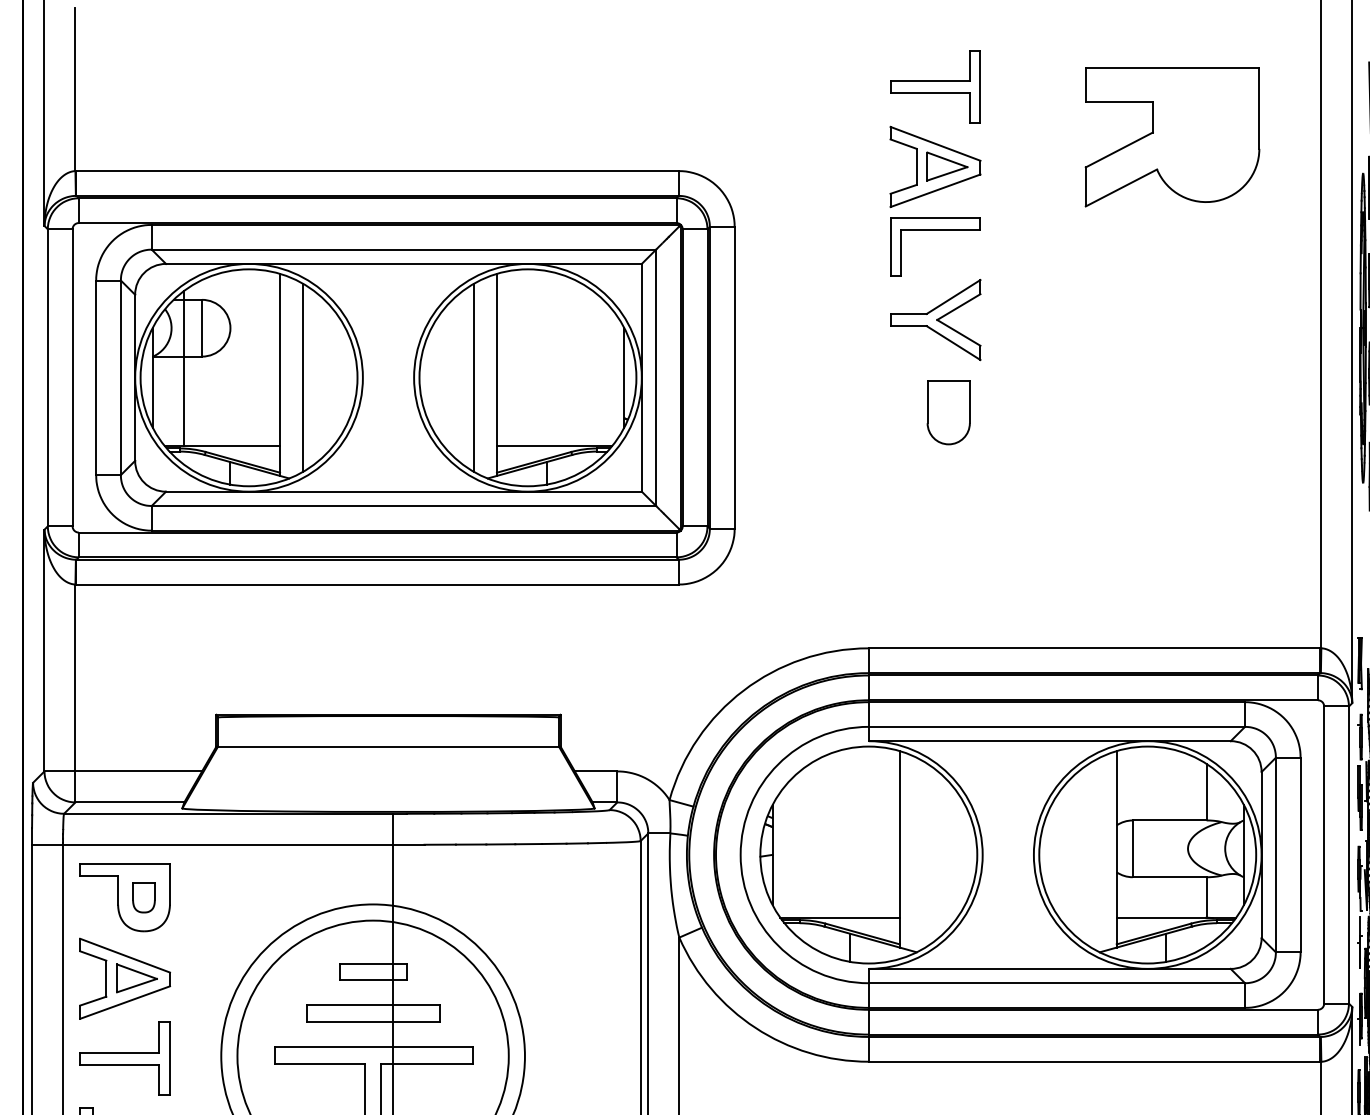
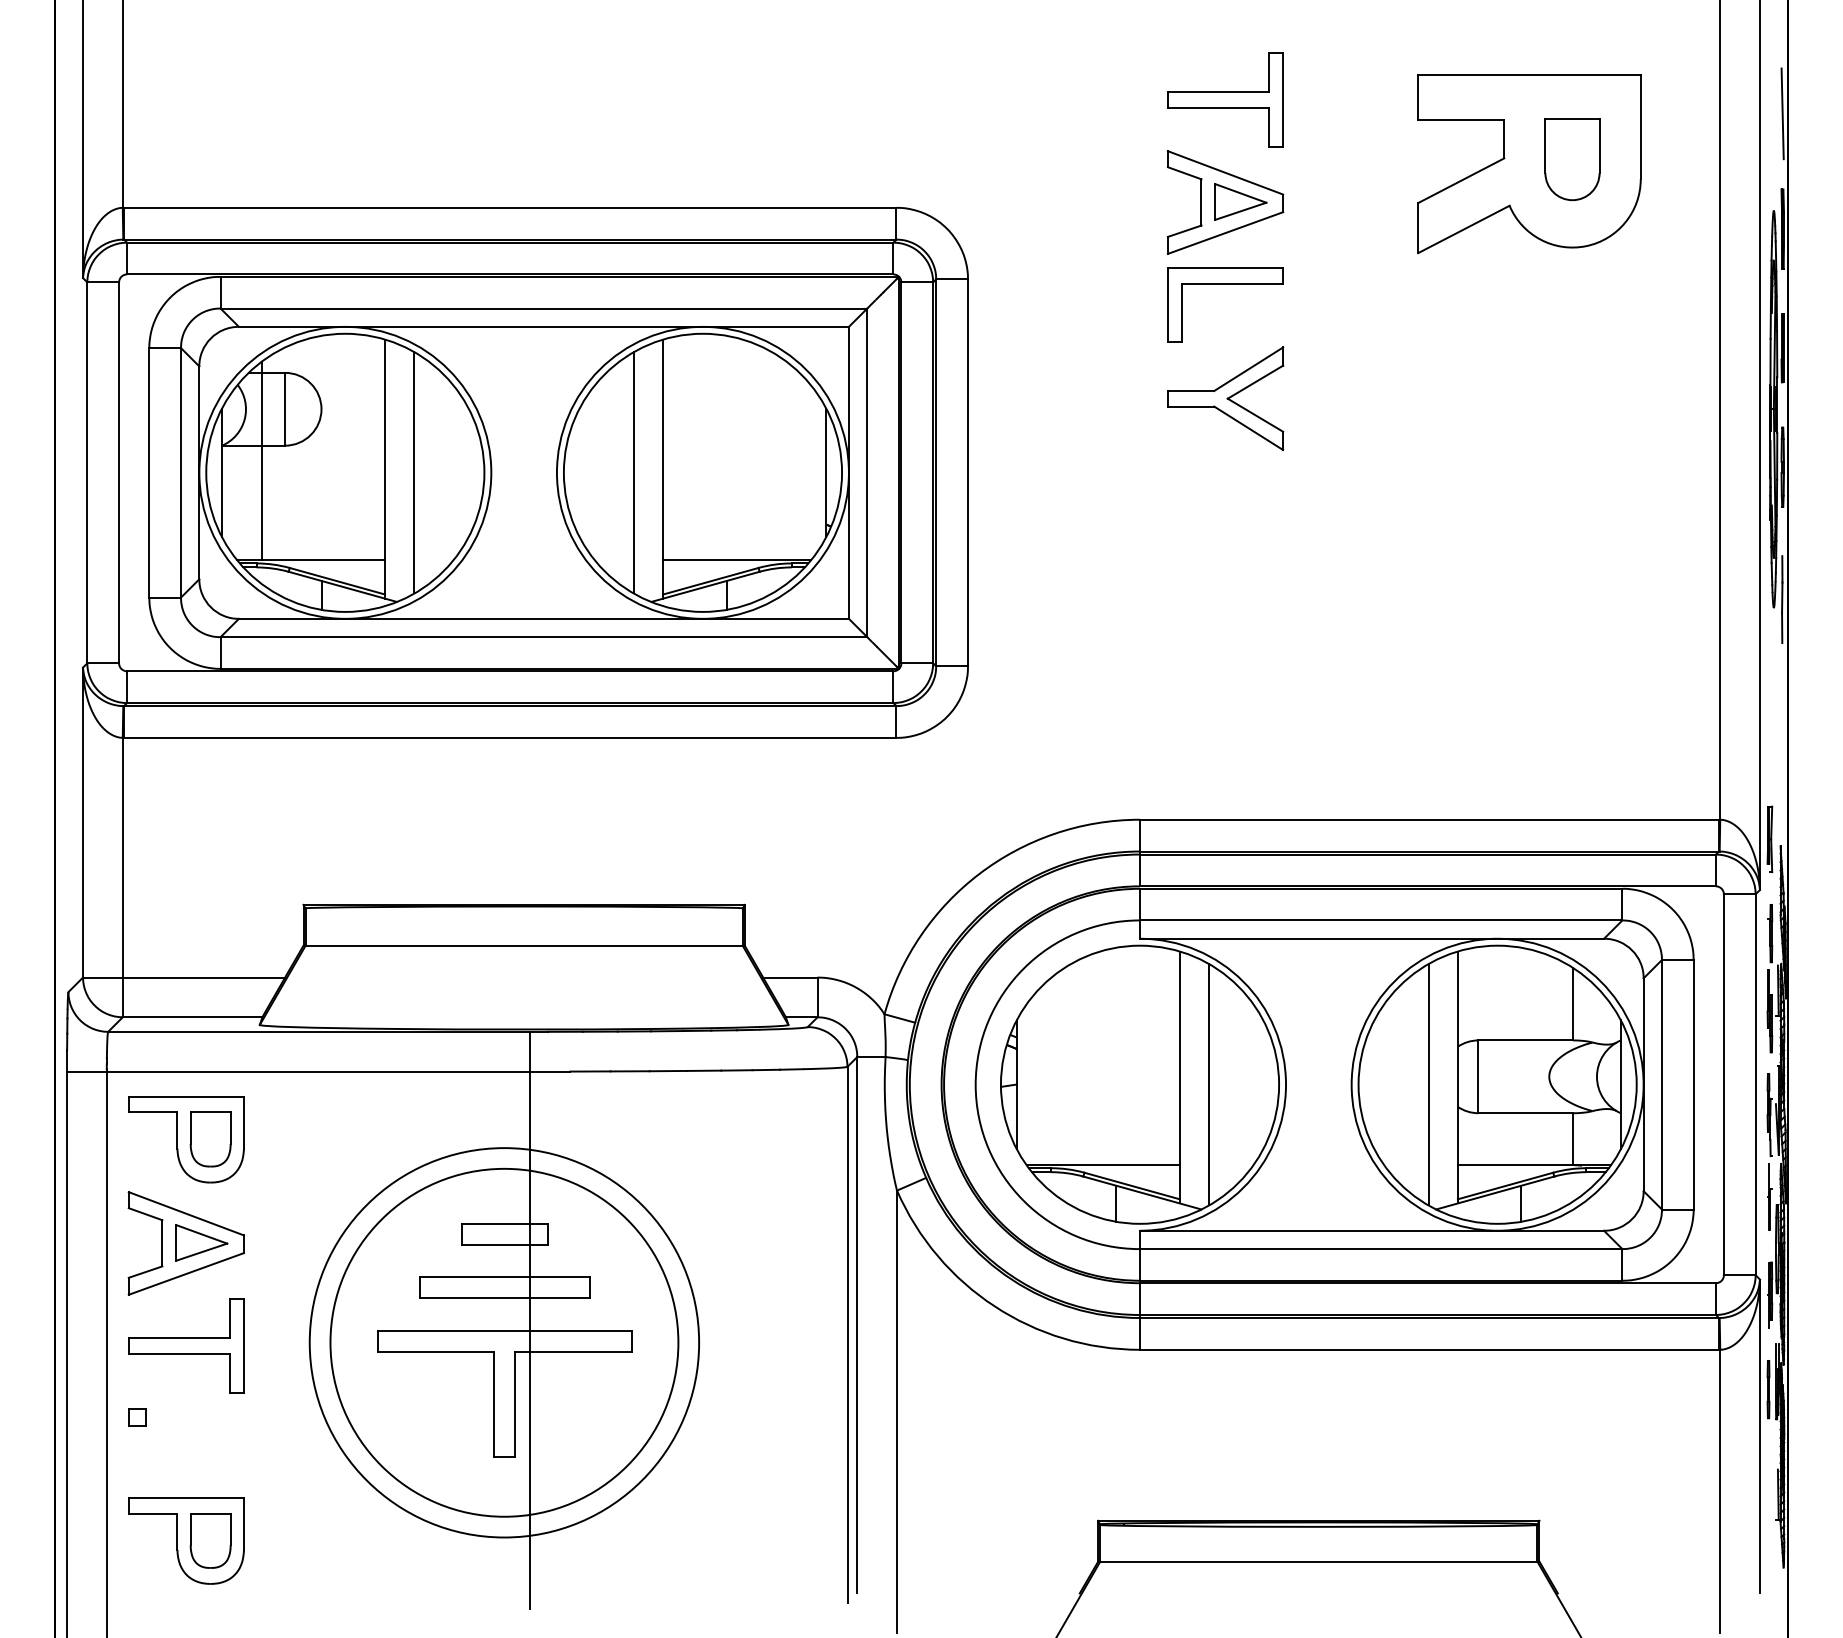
part: (948, 412) -> (1572, 159), moved
line: (923, 854) -> (1209, 1084), added
line: (1093, 854) -> (1428, 1084), added
part: (143, 897) -> (210, 1139), size x1.43

